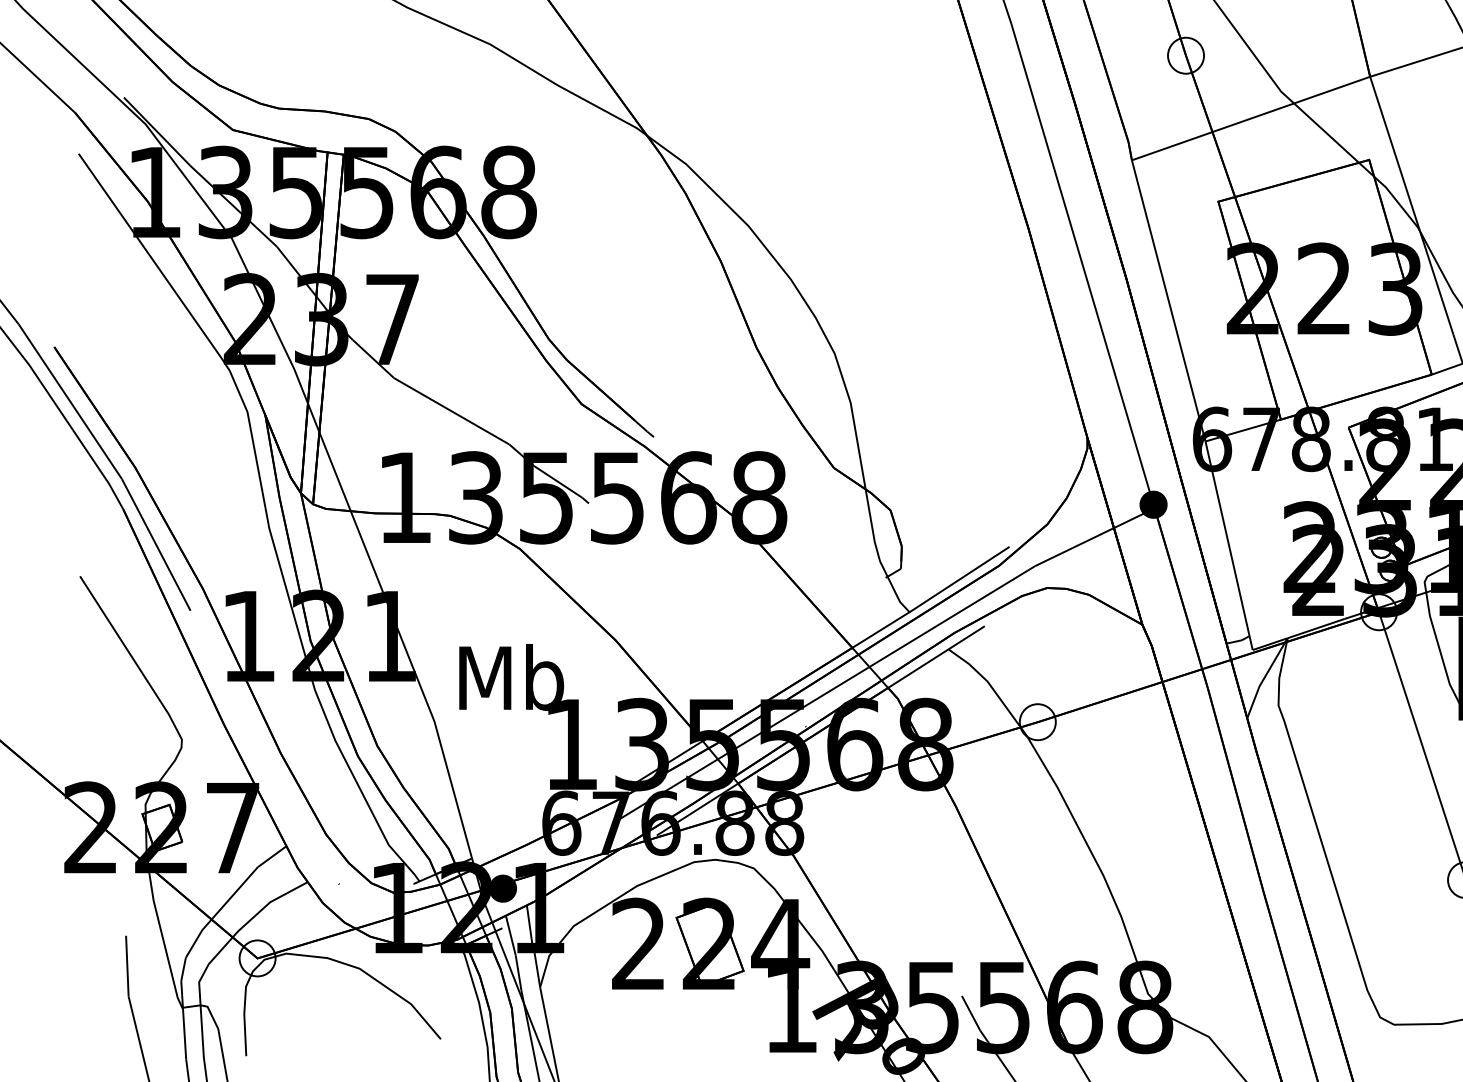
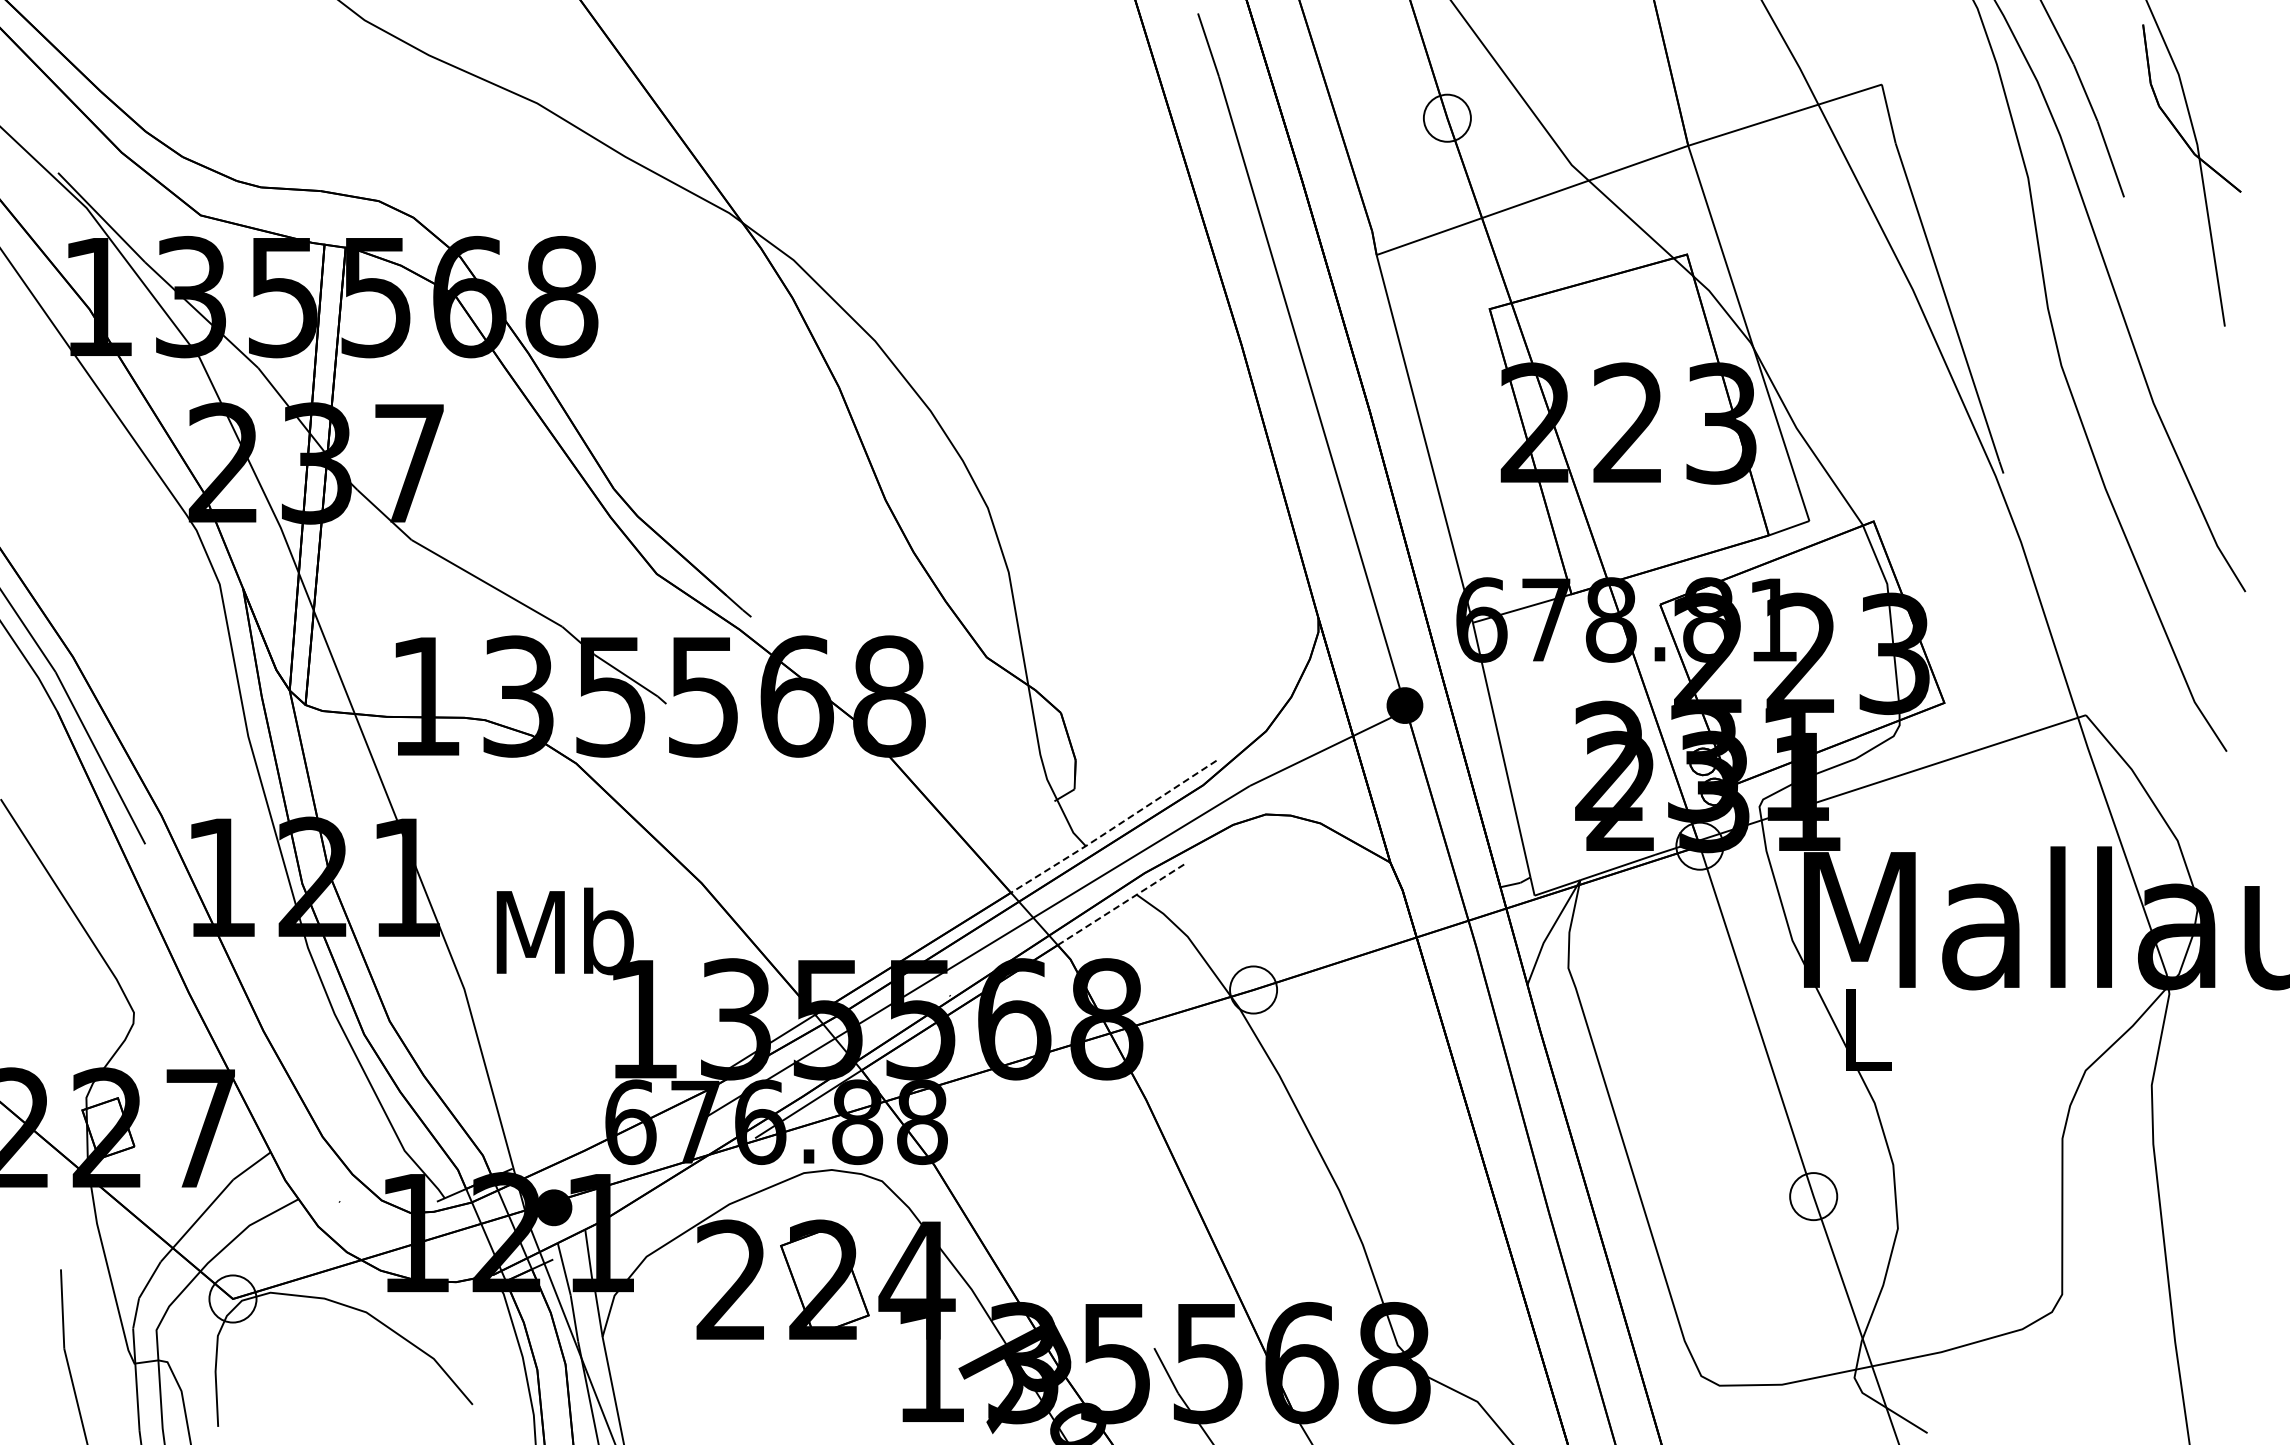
line: (930, 597) -> (1113, 827), solid -> dashed
line: (936, 656) -> (1120, 904), solid -> dashed

